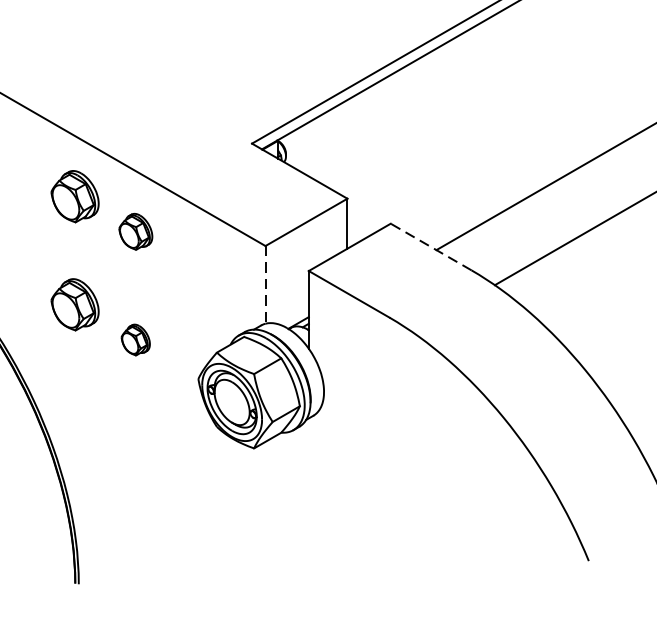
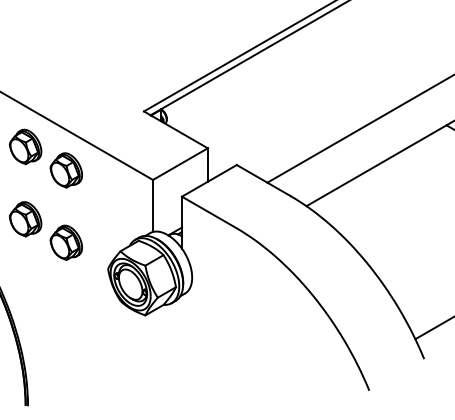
part: (134, 231) -> (65, 170), size x1.43
line: (430, 246) -> (263, 180), dashed -> solid
line: (266, 285) -> (153, 206), dashed -> solid
part: (134, 339) -> (65, 242), size x1.67

